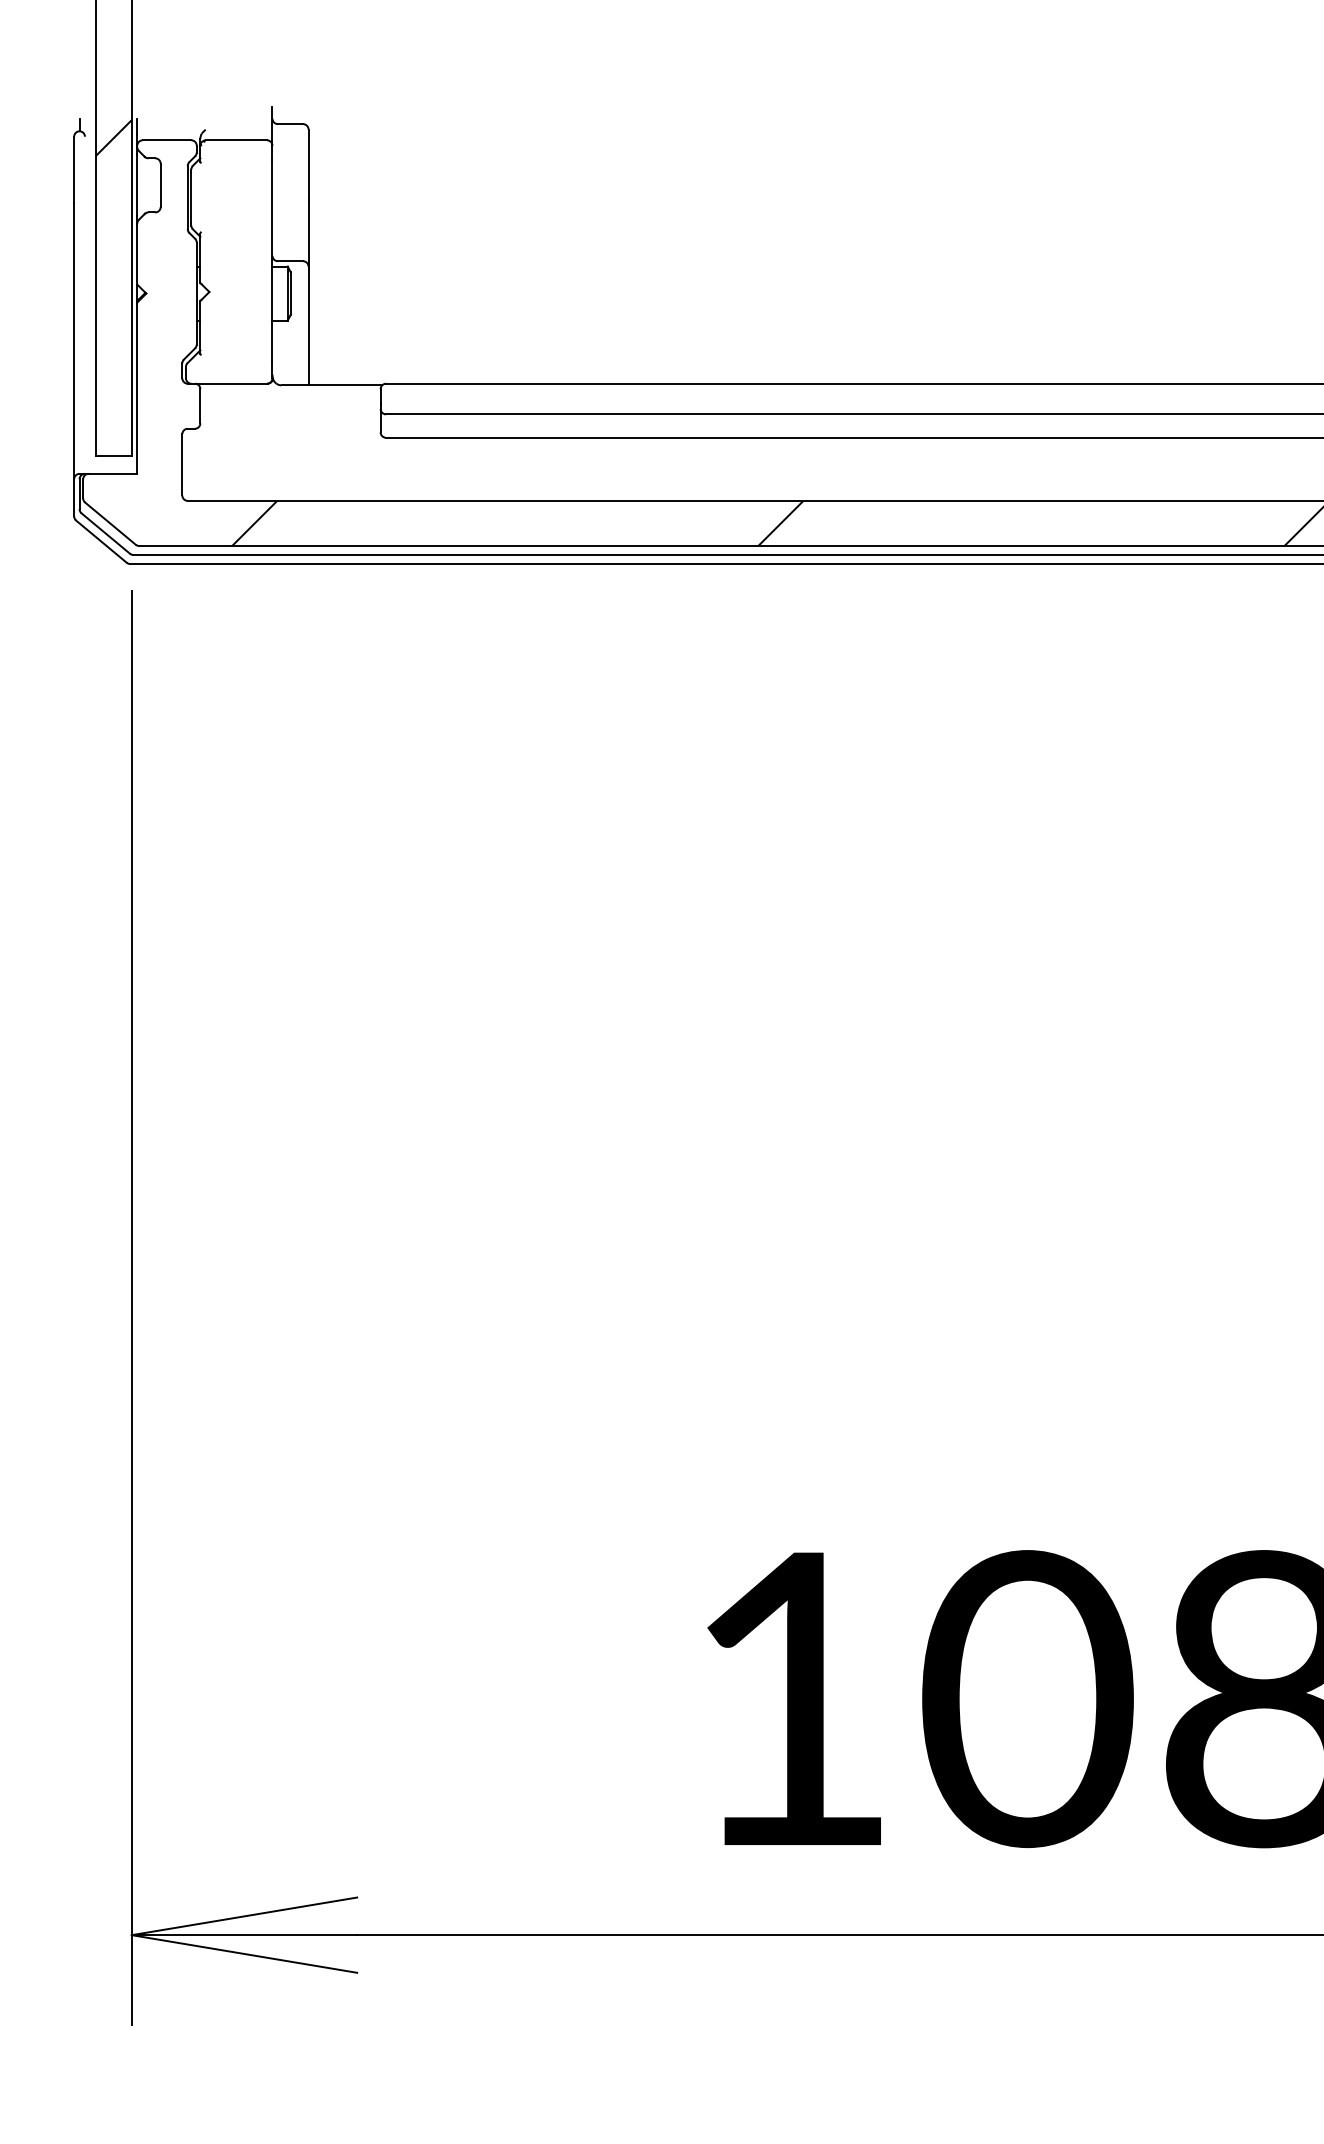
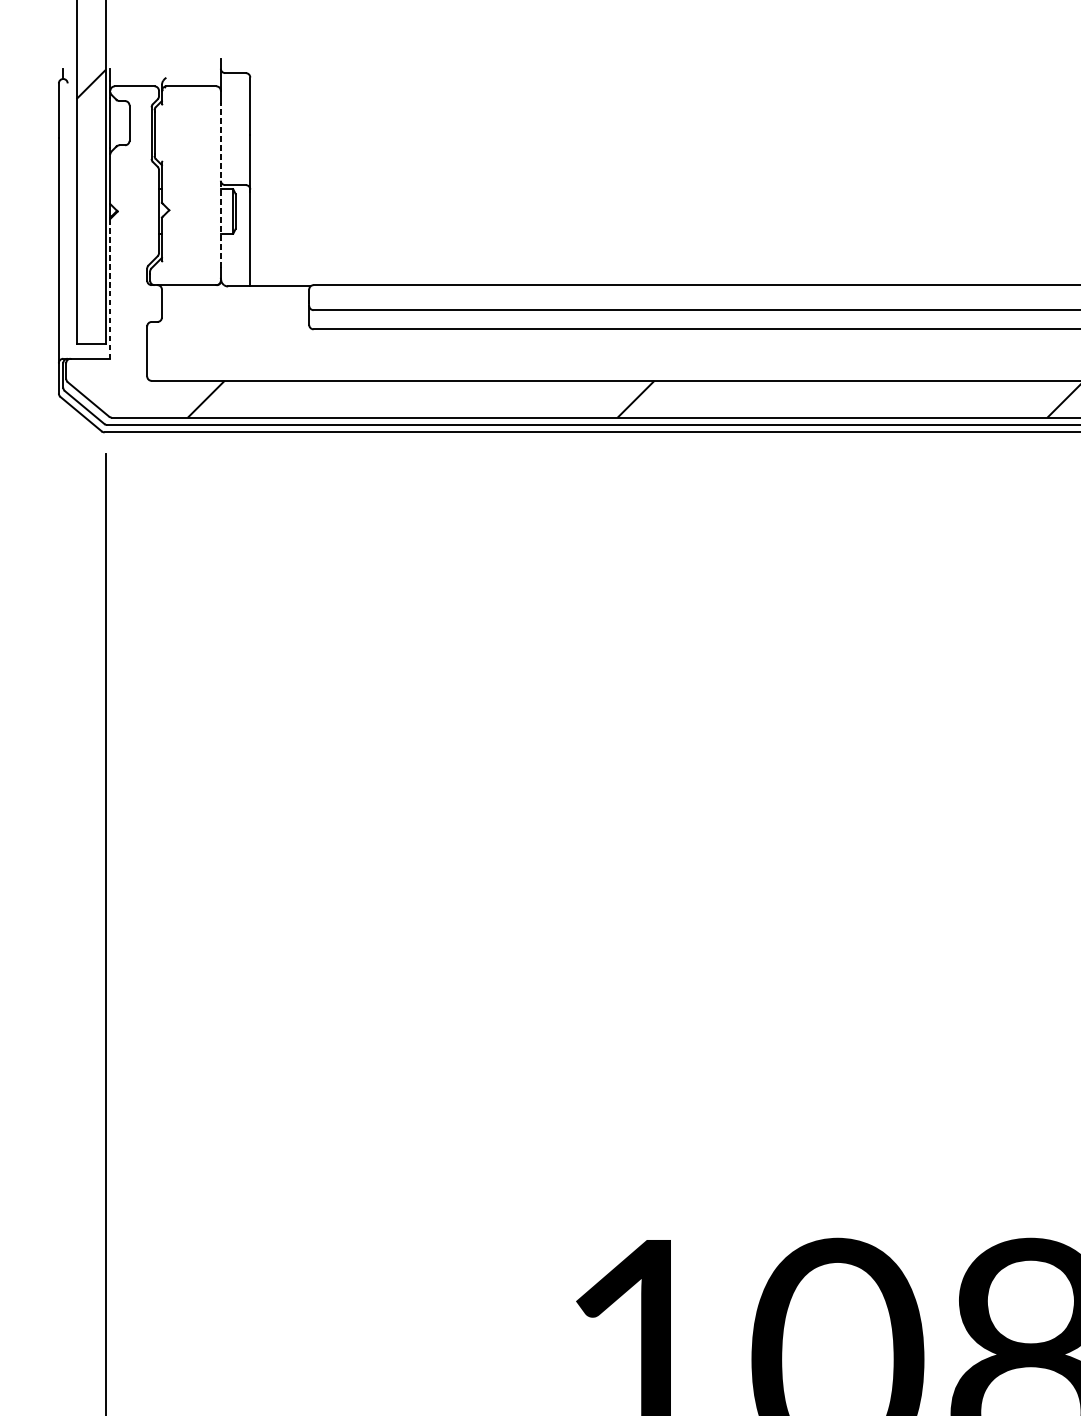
line: (272, 261) -> (220, 185), solid -> dashed
line: (137, 388) -> (110, 289), solid -> dashed

